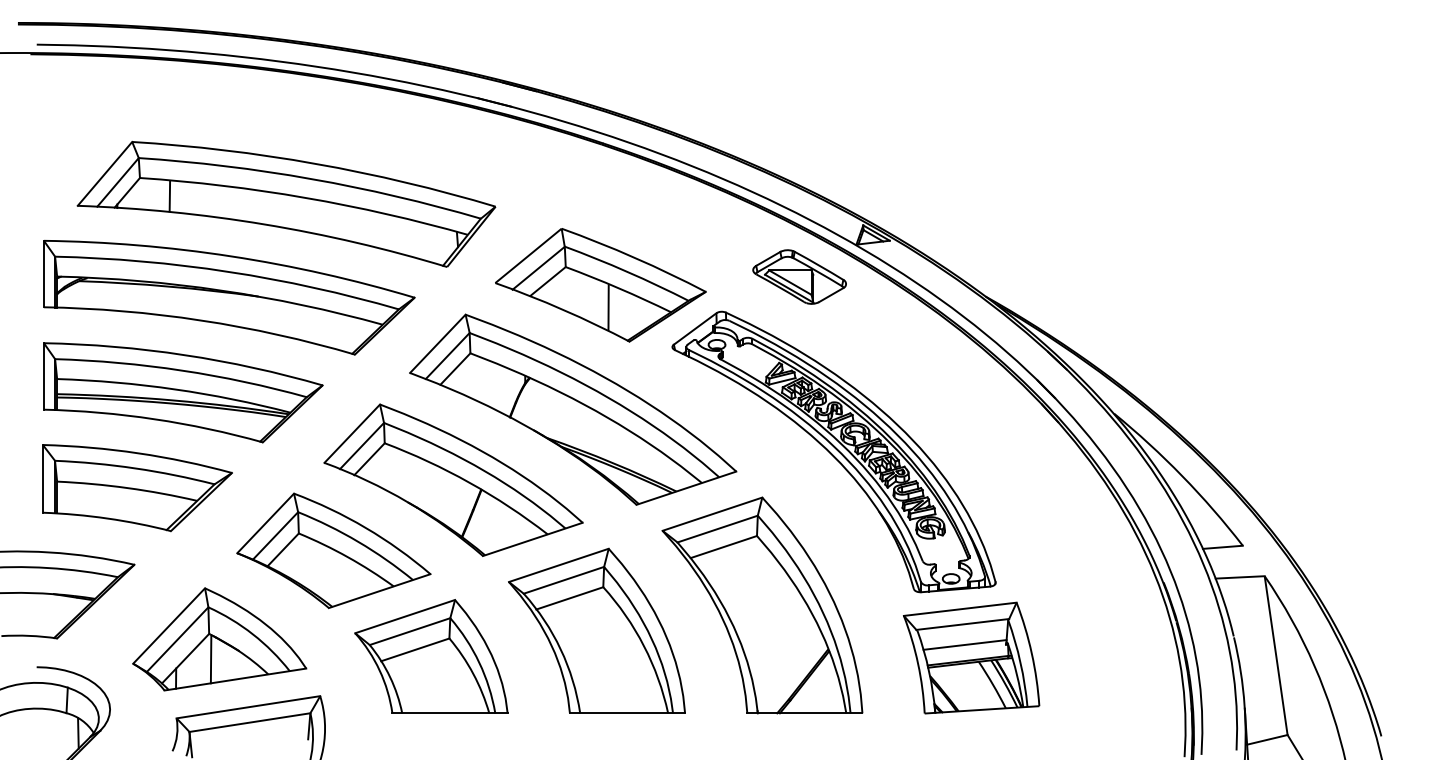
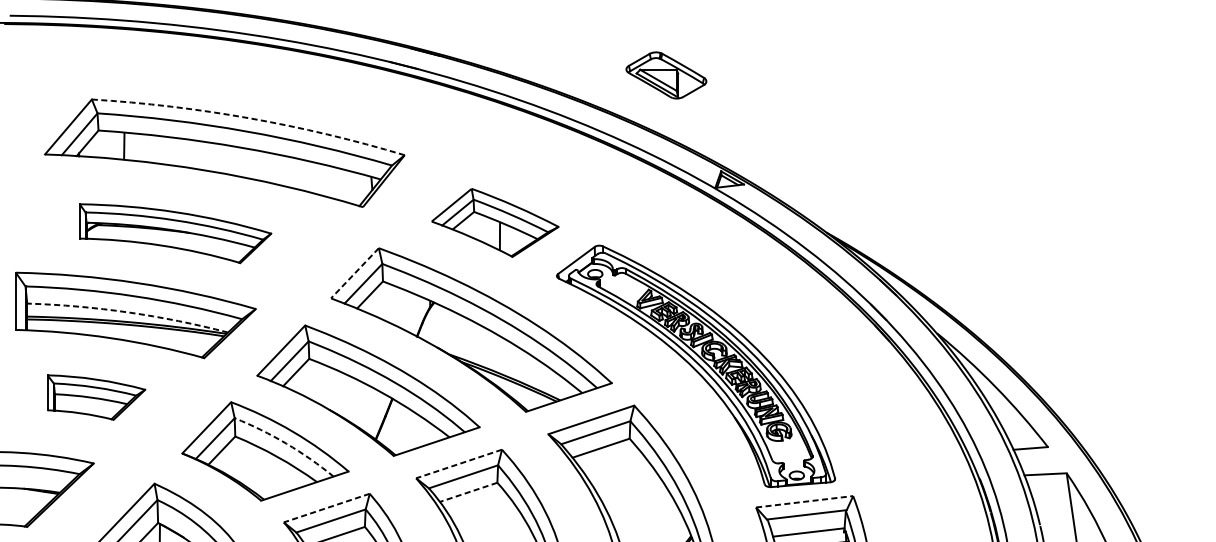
arc: (315, 163) -> (249, 118), solid -> dashed
part: (799, 276) -> (666, 75), moved
part: (600, 285) -> (494, 223), size x0.7
part: (229, 297) -> (175, 233), size x0.6
line: (437, 344) -> (354, 273), solid -> dashed
arc: (174, 389) -> (128, 312), solid -> dashed
part: (137, 488) -> (96, 397), size x0.6
arc: (358, 541) -> (286, 443), solid -> dashed
line: (558, 565) -> (458, 464), solid -> dashed
line: (569, 598) -> (468, 492), solid -> dashed
line: (960, 609) -> (804, 501), solid -> dashed
line: (405, 616) -> (327, 507), solid -> dashed

